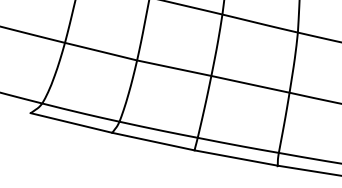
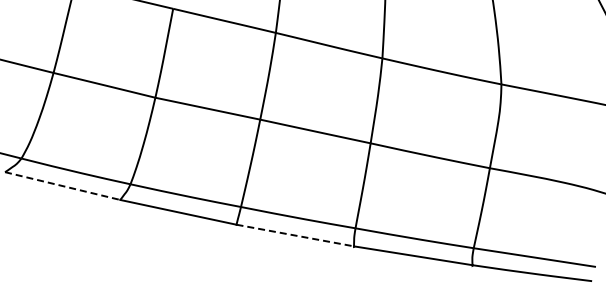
line: (72, 123) -> (63, 186), solid -> dashed
line: (236, 158) -> (295, 235), solid -> dashed

